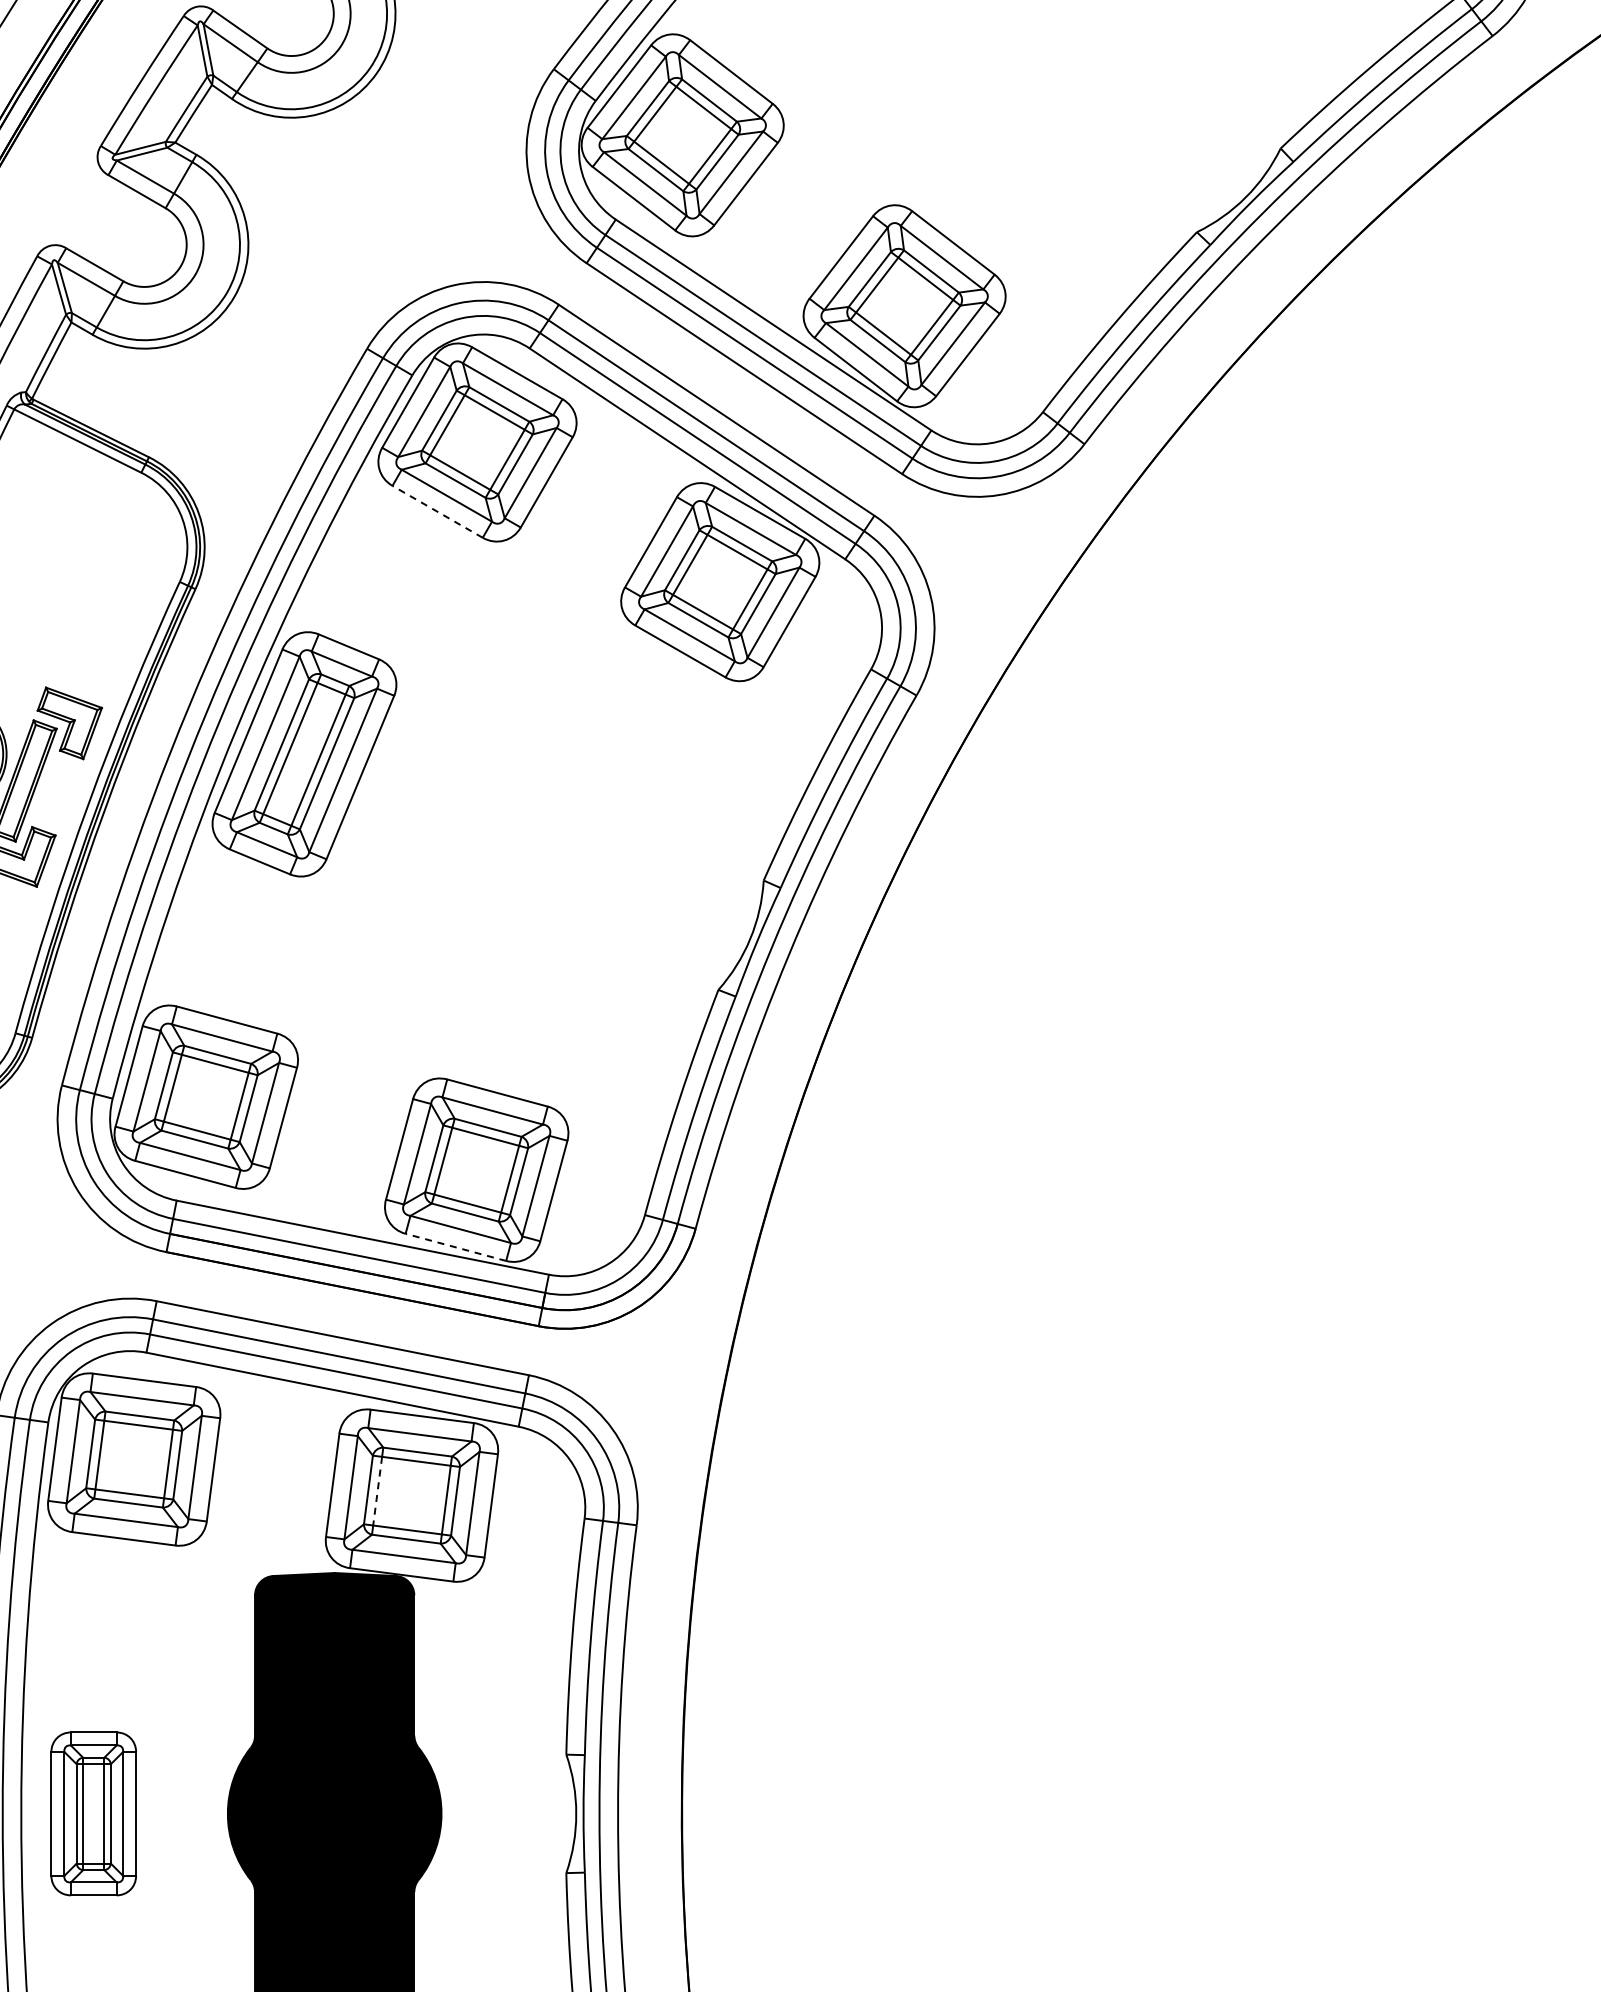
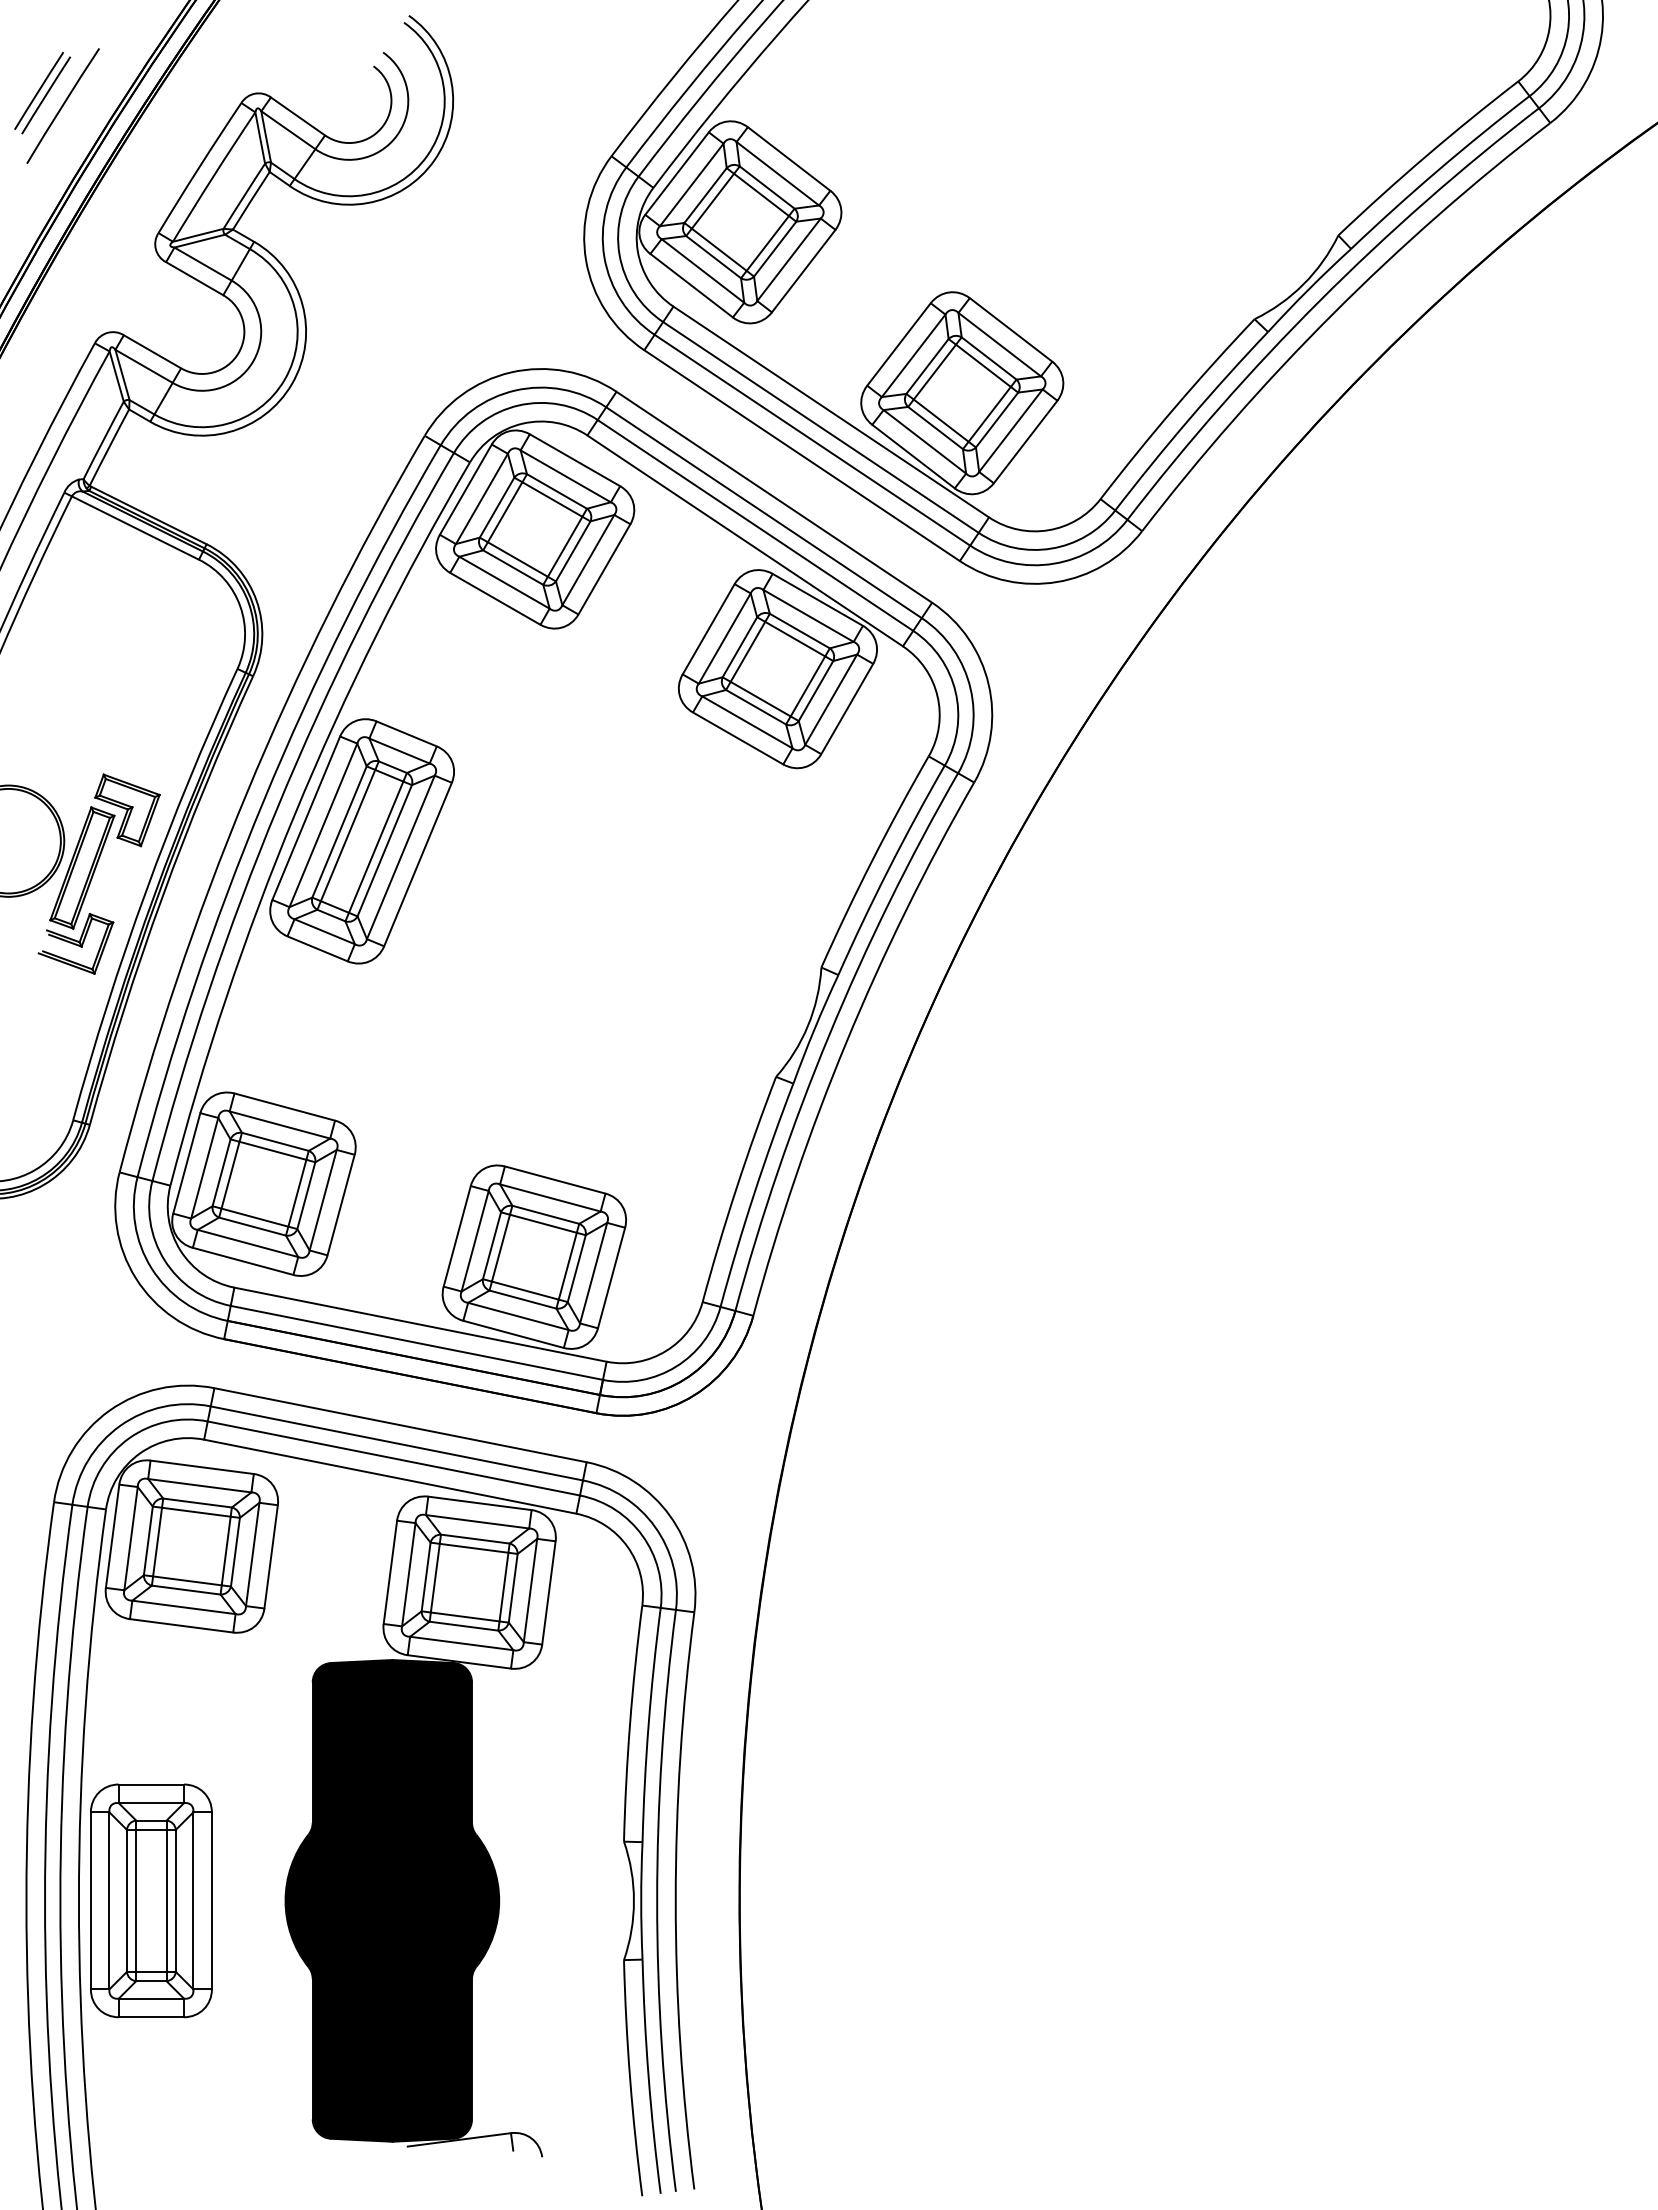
line: (436, 511) -> (494, 598), dashed -> solid
line: (455, 1247) -> (513, 1334), dashed -> solid
line: (377, 1491) -> (435, 1578), dashed -> solid
part: (93, 1813) -> (151, 1900), size x1.43

